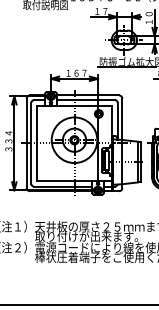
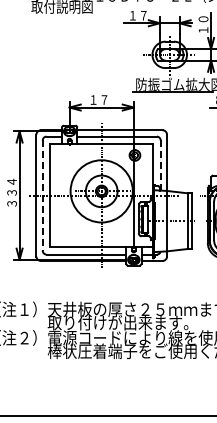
text: (80, 72) -> (109, 99), １６７ -> １７
line: (117, 121) -> (160, 165), solid -> dashed
line: (31, 144) -> (42, 196), solid -> dashed

